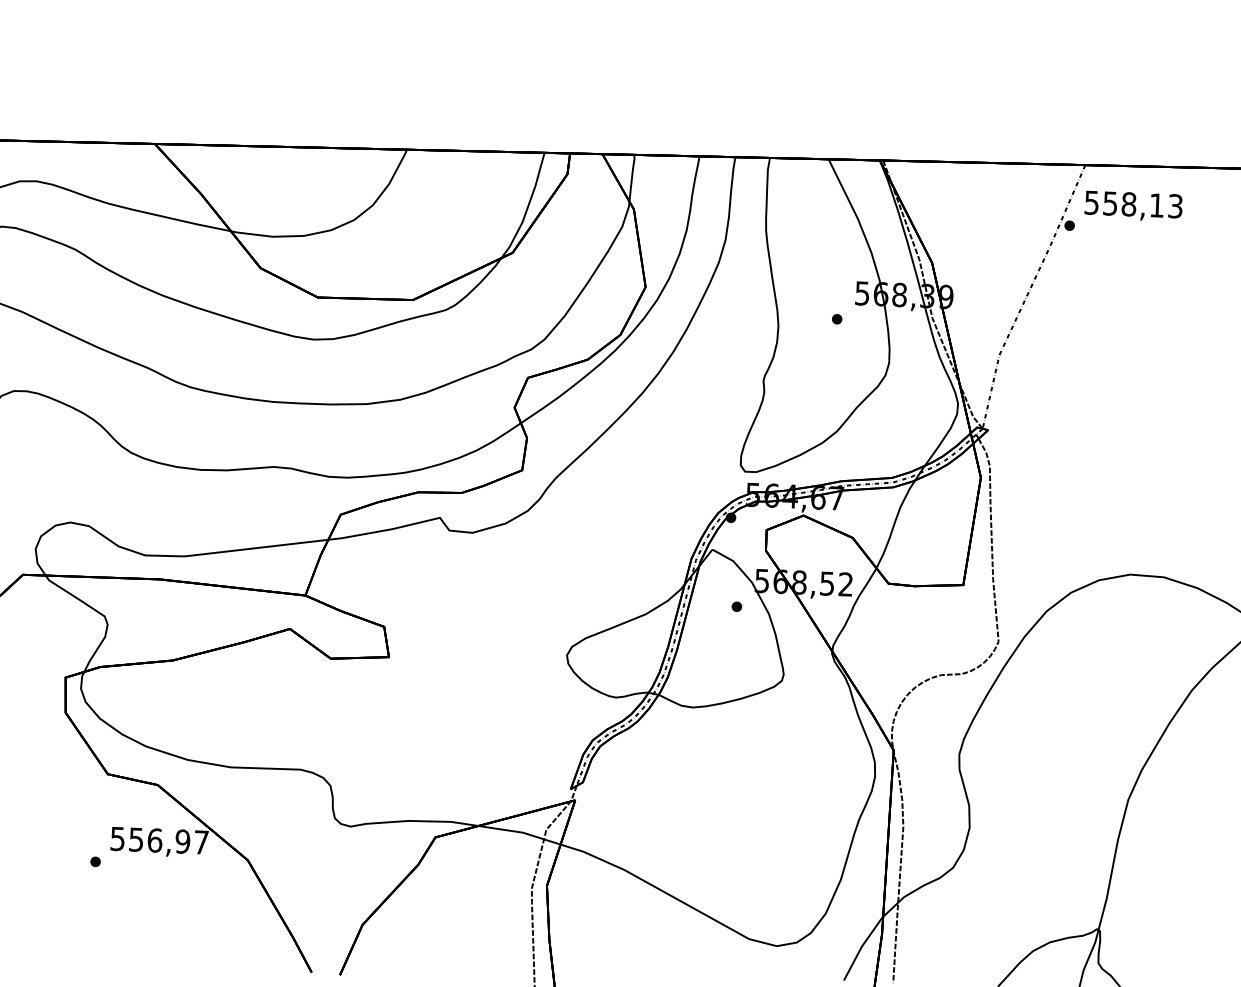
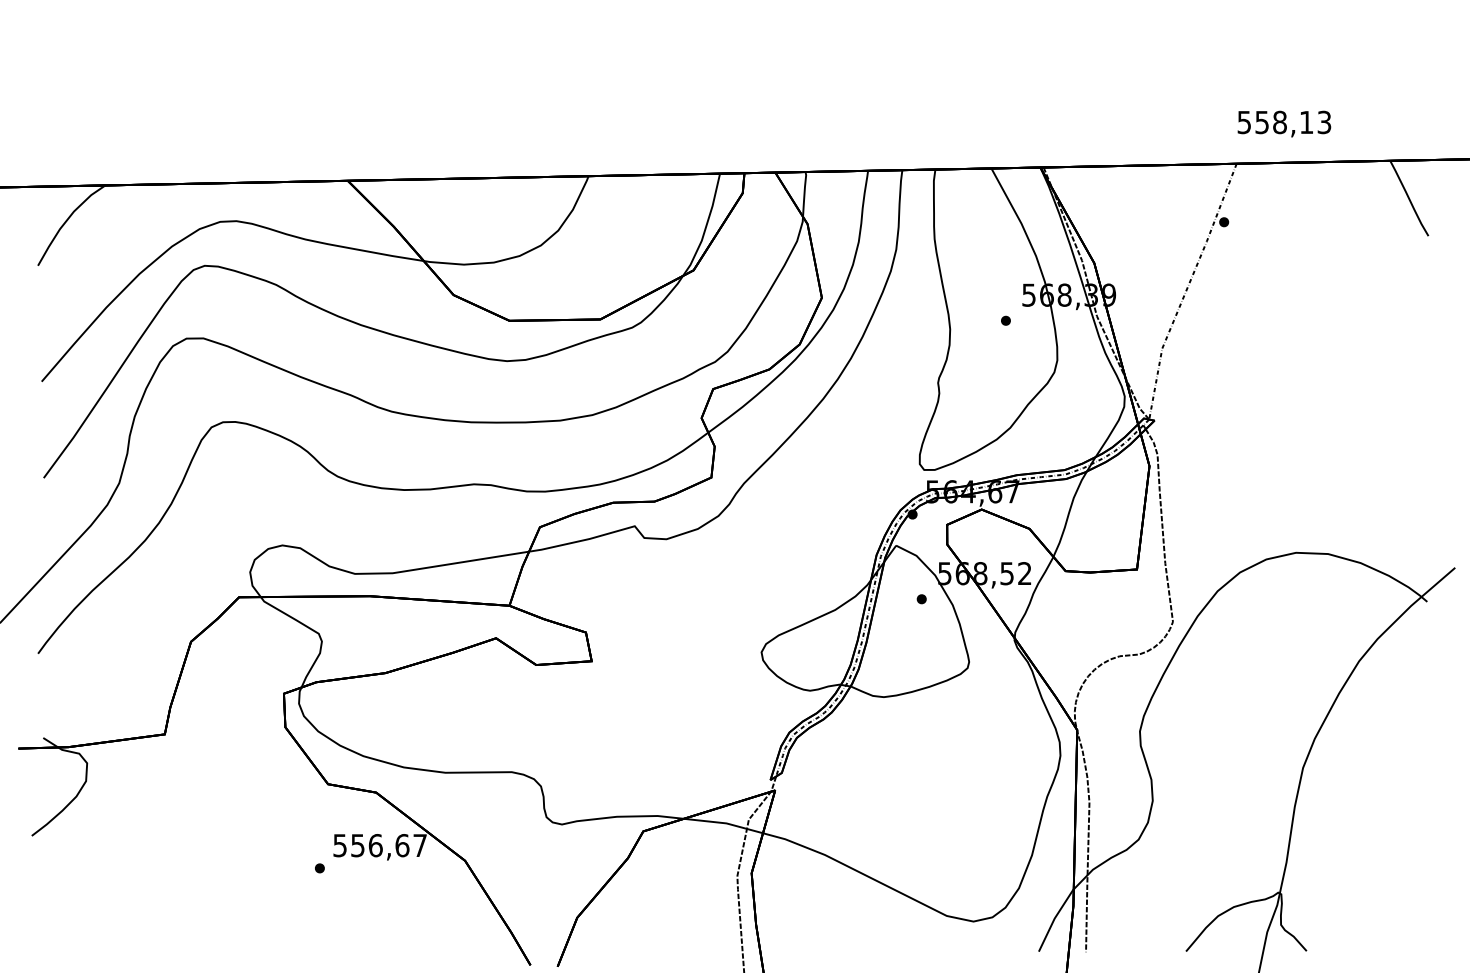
text: (1133, 205) -> (1284, 123), moved
text: (183, 841) -> (402, 845), 556,97 -> 556,67

